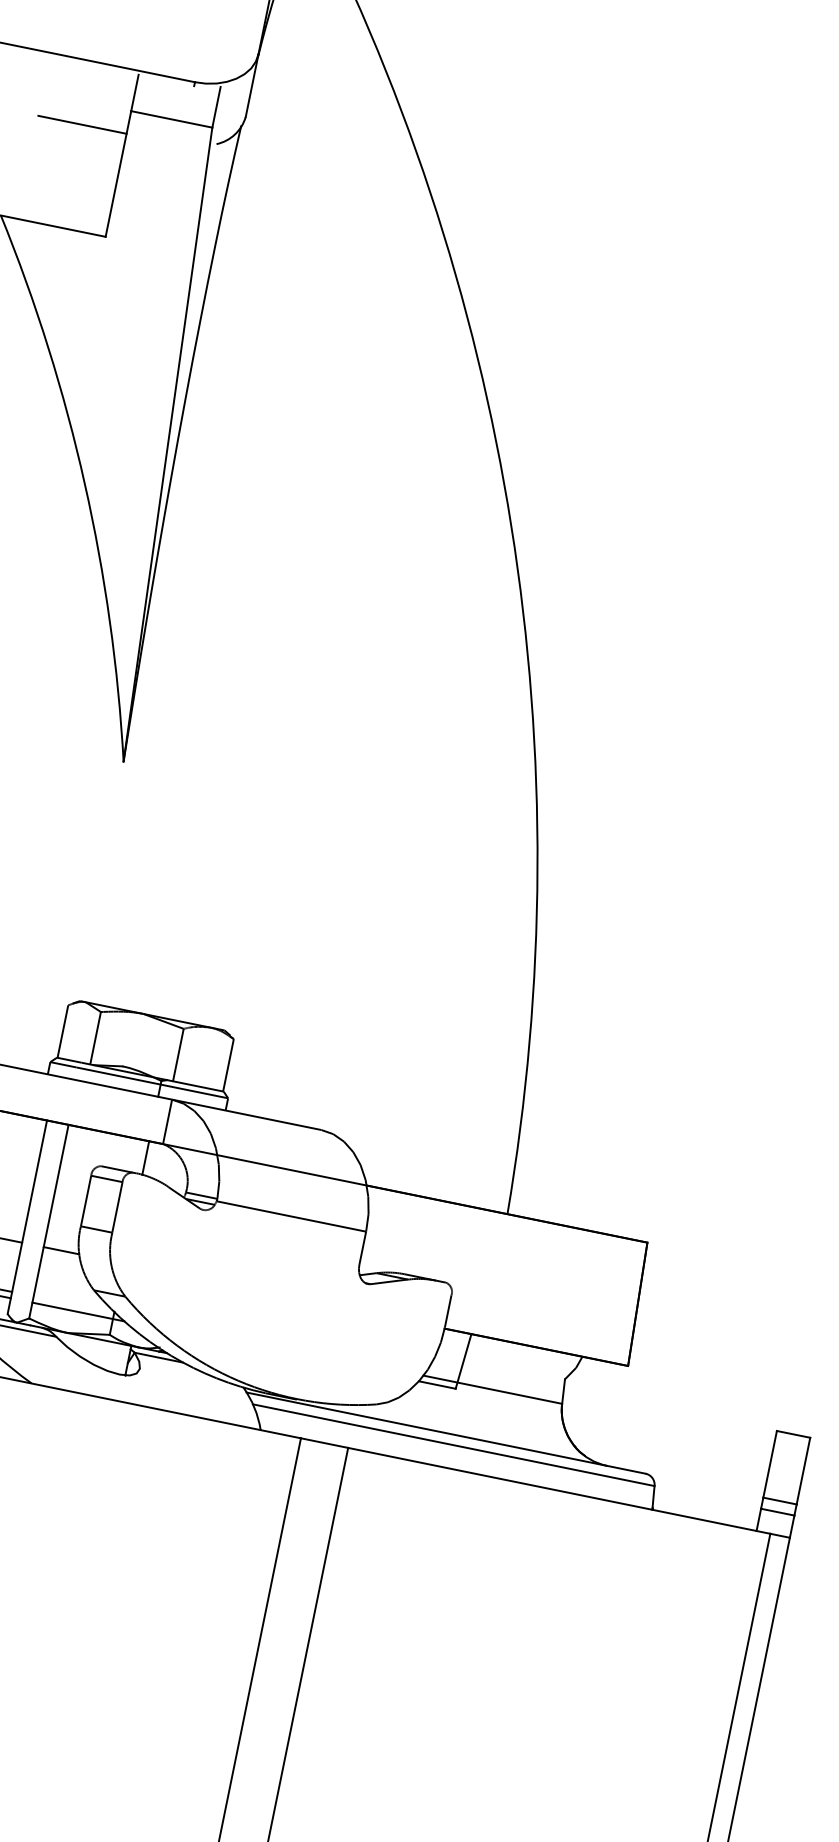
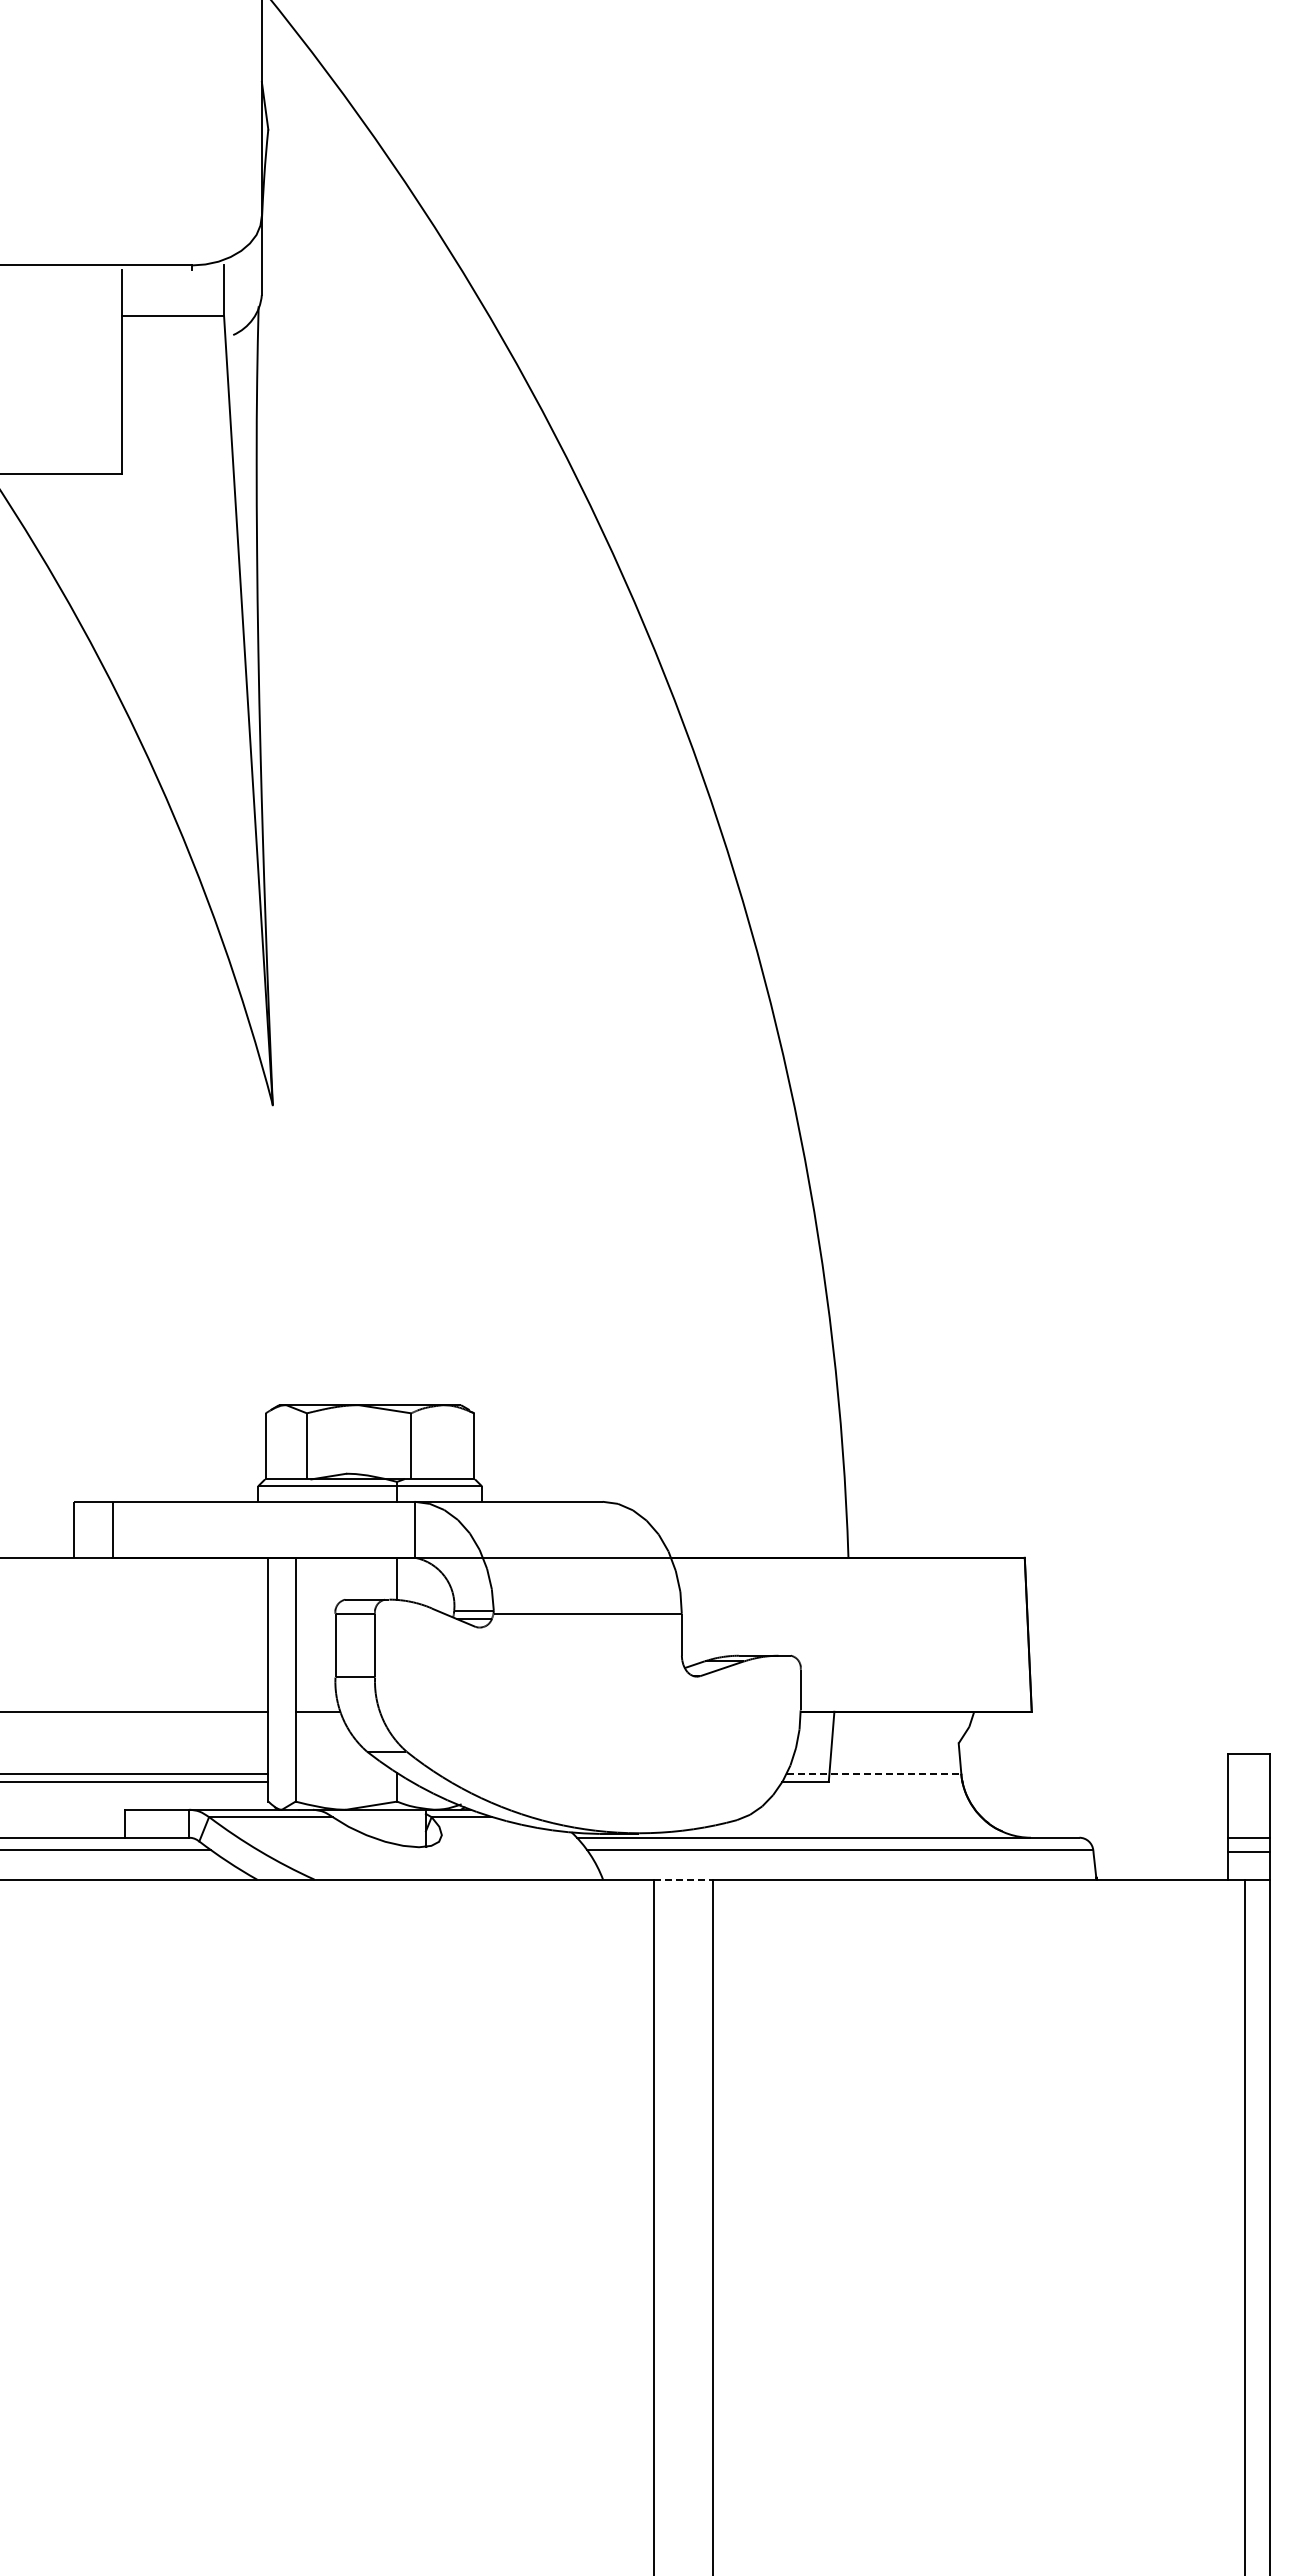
line: (81, 124) -> (65, 344), removed
line: (78, 1311) -> (353, 1781), removed
line: (493, 1389) -> (874, 1773), solid -> dashed
line: (324, 1442) -> (683, 1879), solid -> dashed

